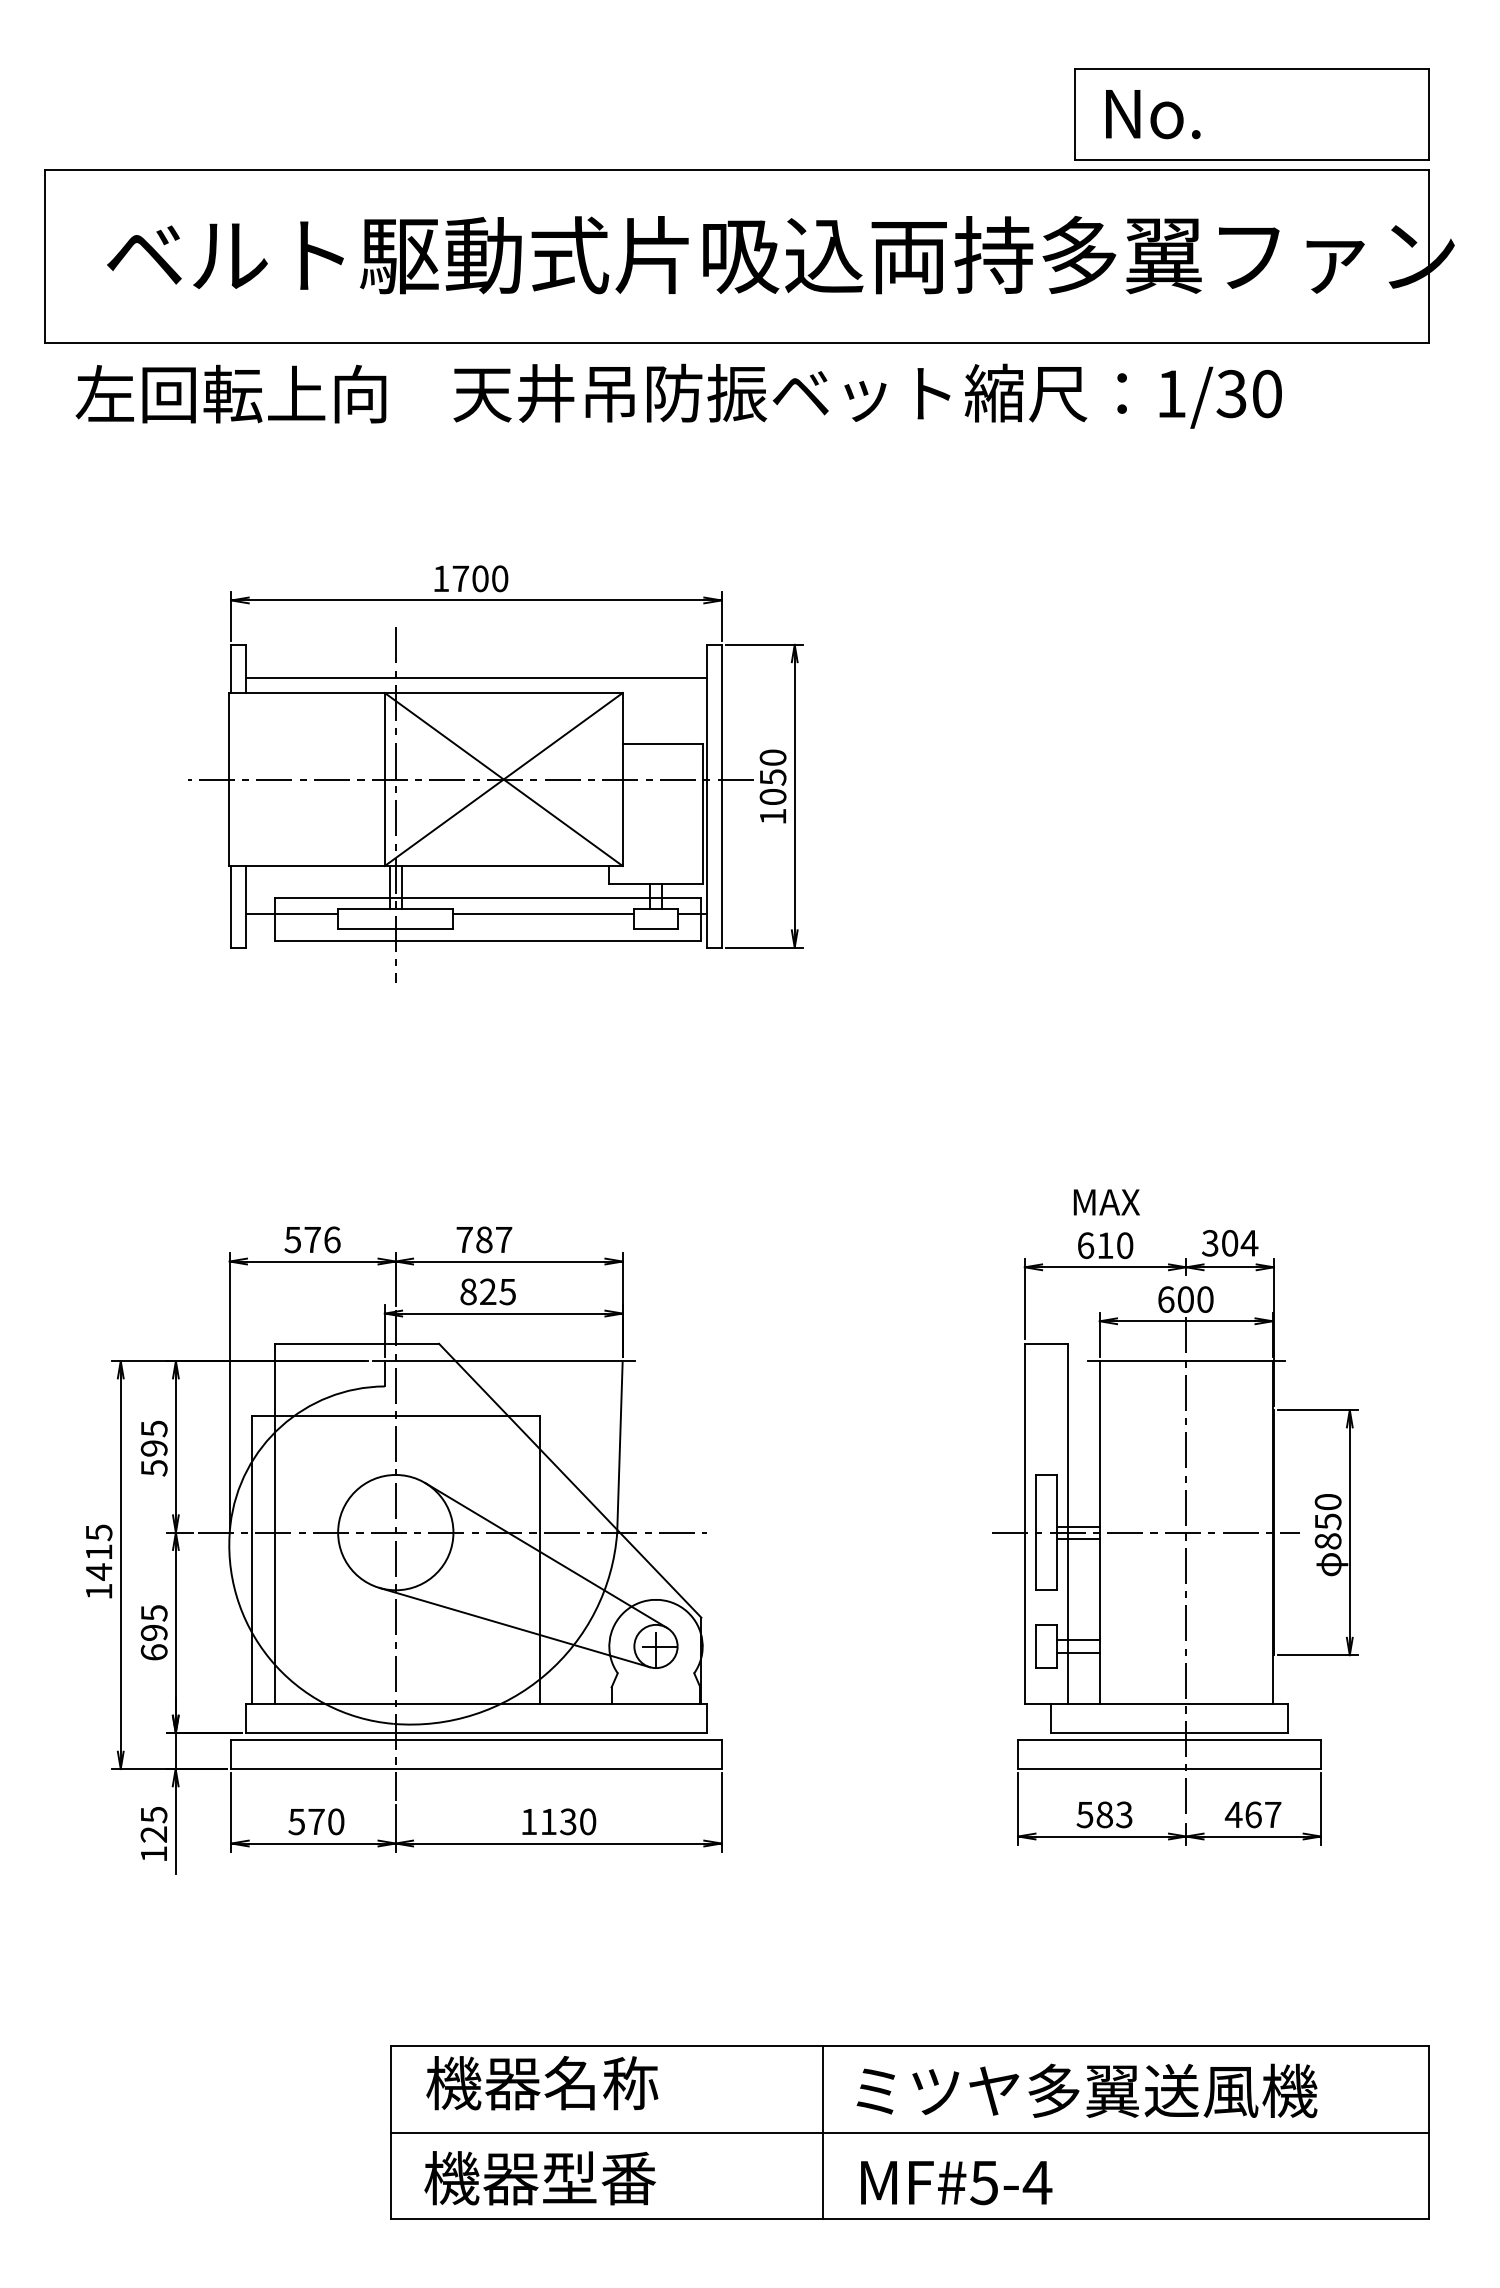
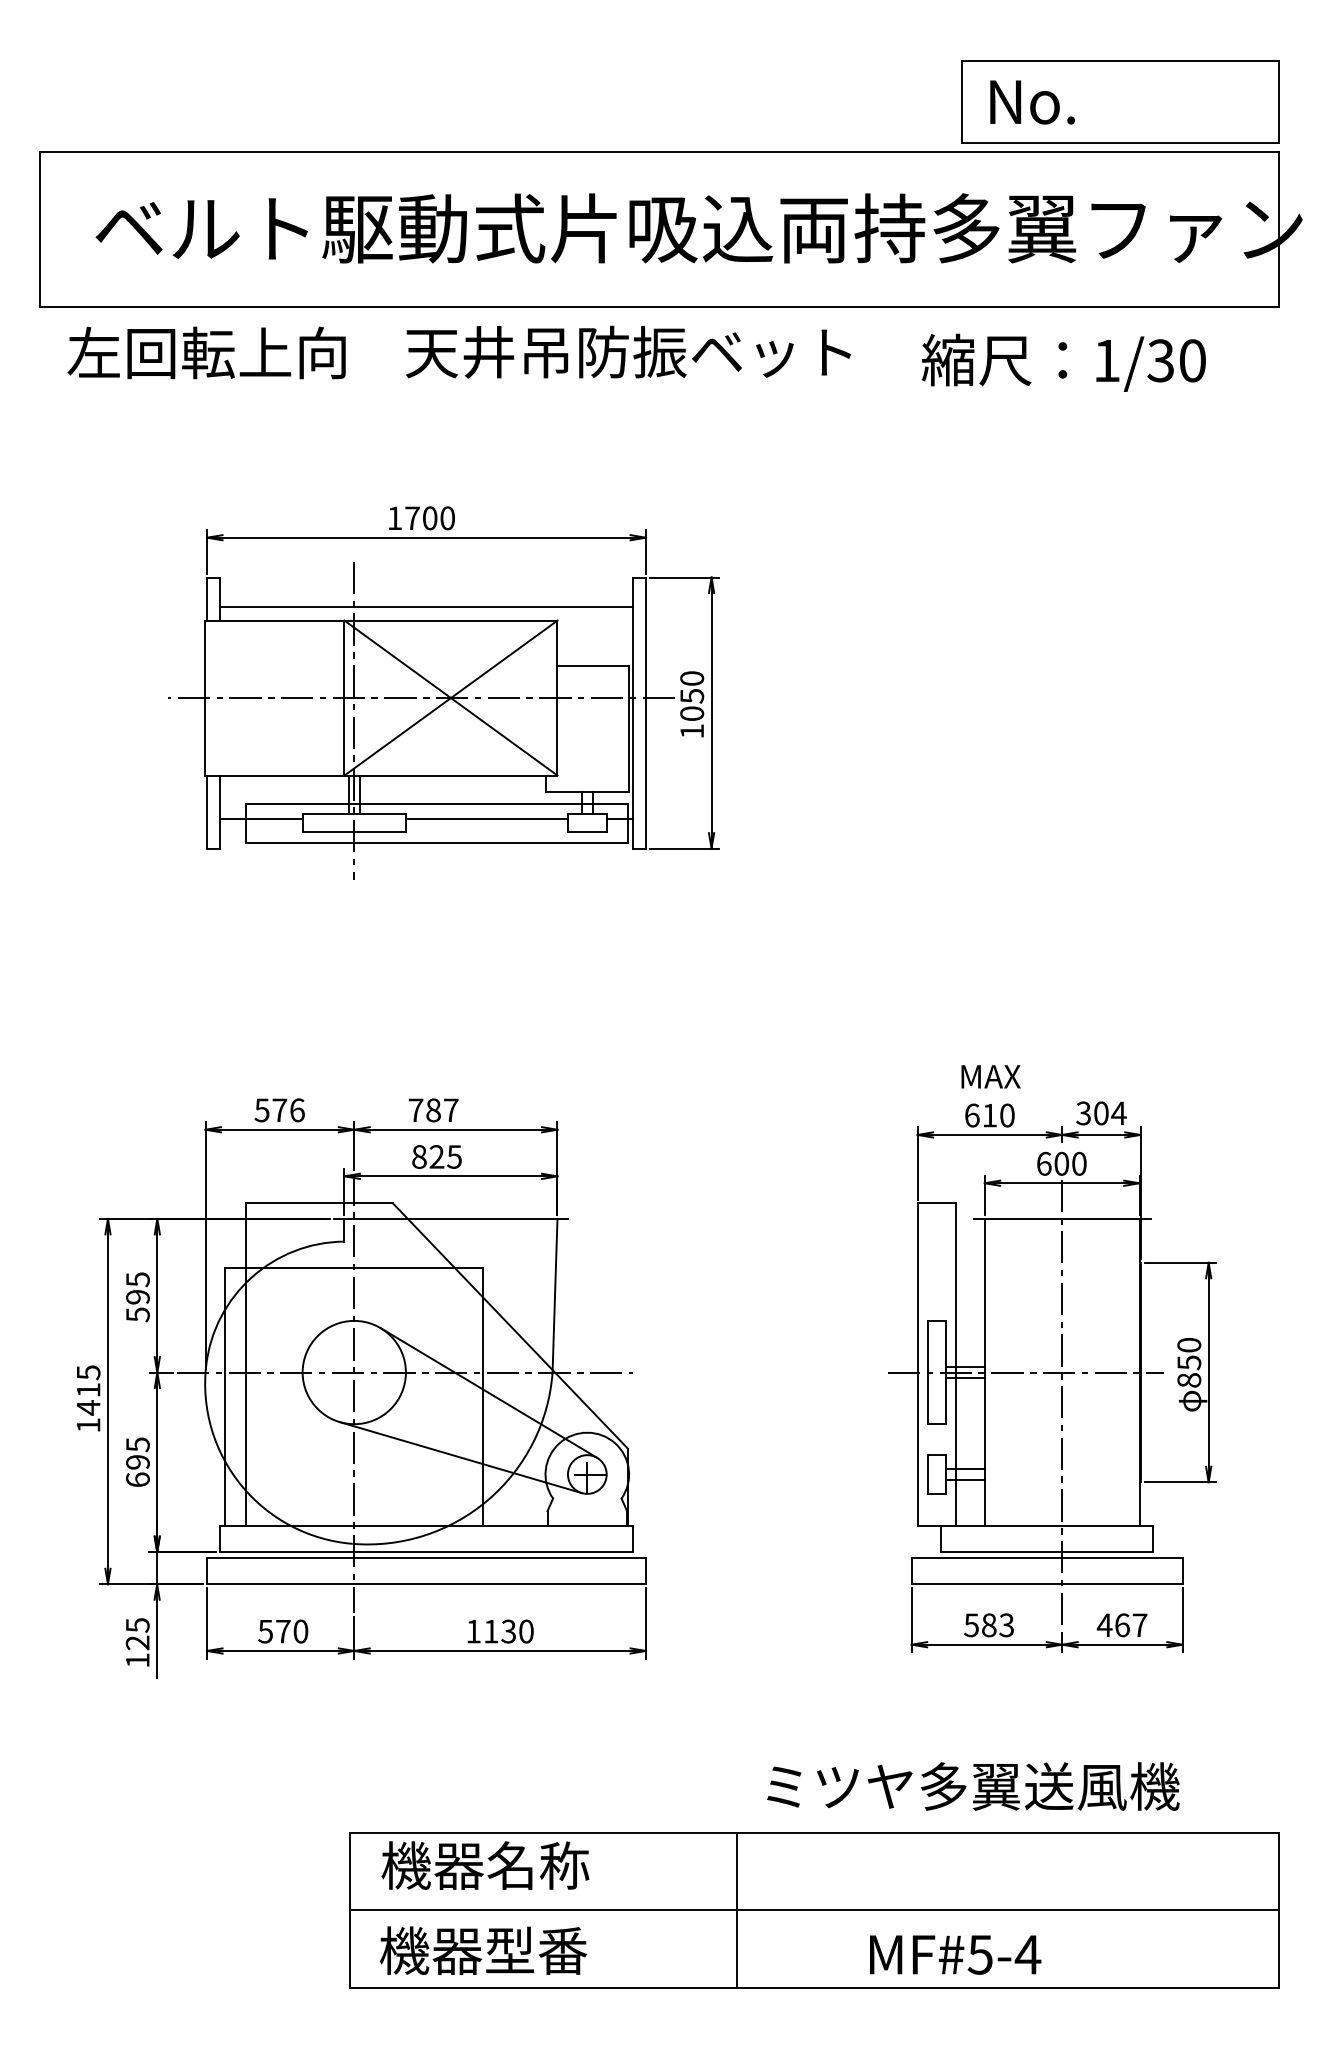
text: (1122, 395) -> (1063, 362), moved
text: (1087, 2090) -> (973, 1786), moved
text: (956, 2182) -> (955, 1954), moved

